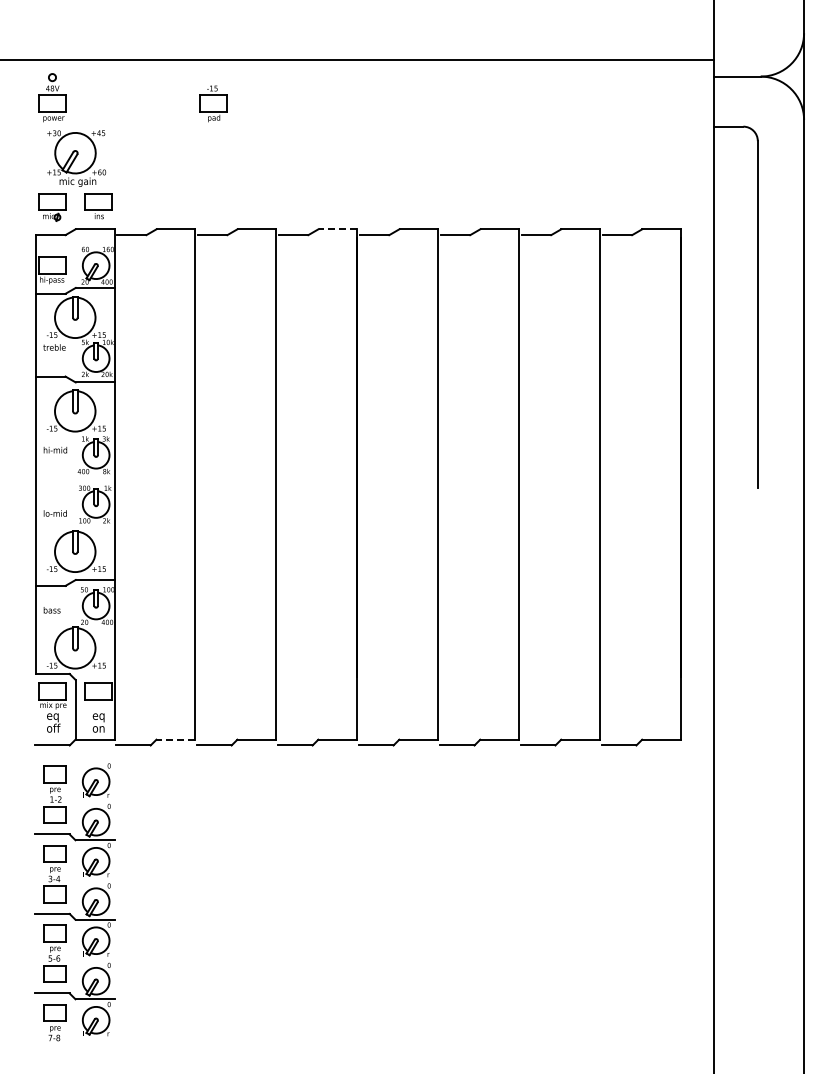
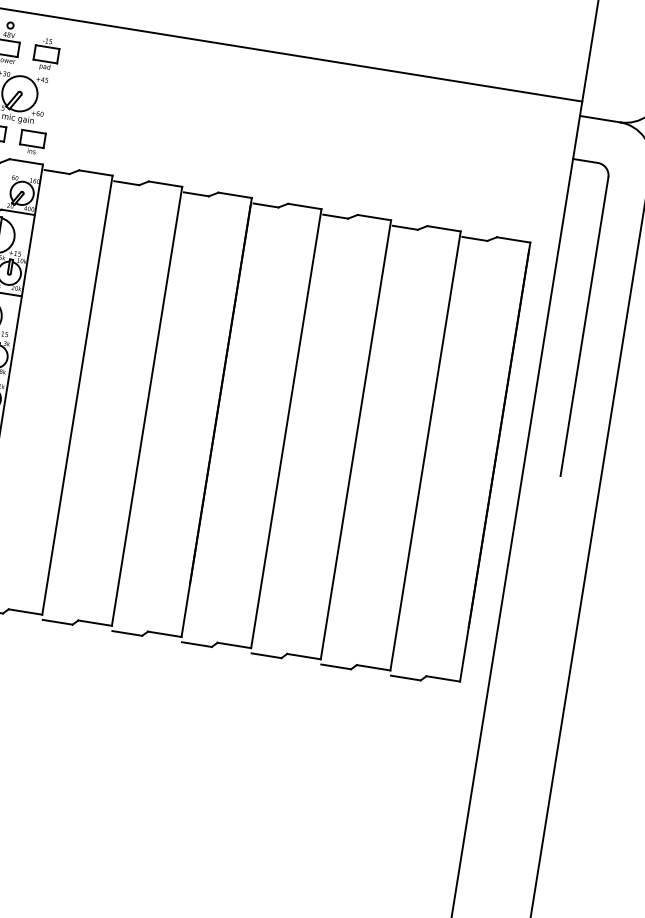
part: (213, 103) -> (46, 54), moved
line: (337, 229) -> (234, 195), dashed -> solid
line: (175, 739) -> (25, 611), dashed -> solid

